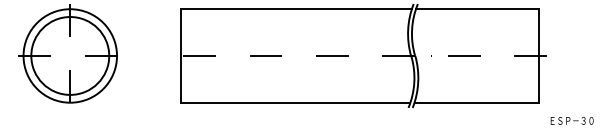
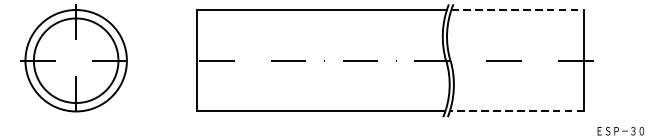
line: (477, 9) -> (518, 10), solid -> dashed
line: (476, 102) -> (517, 111), solid -> dashed

